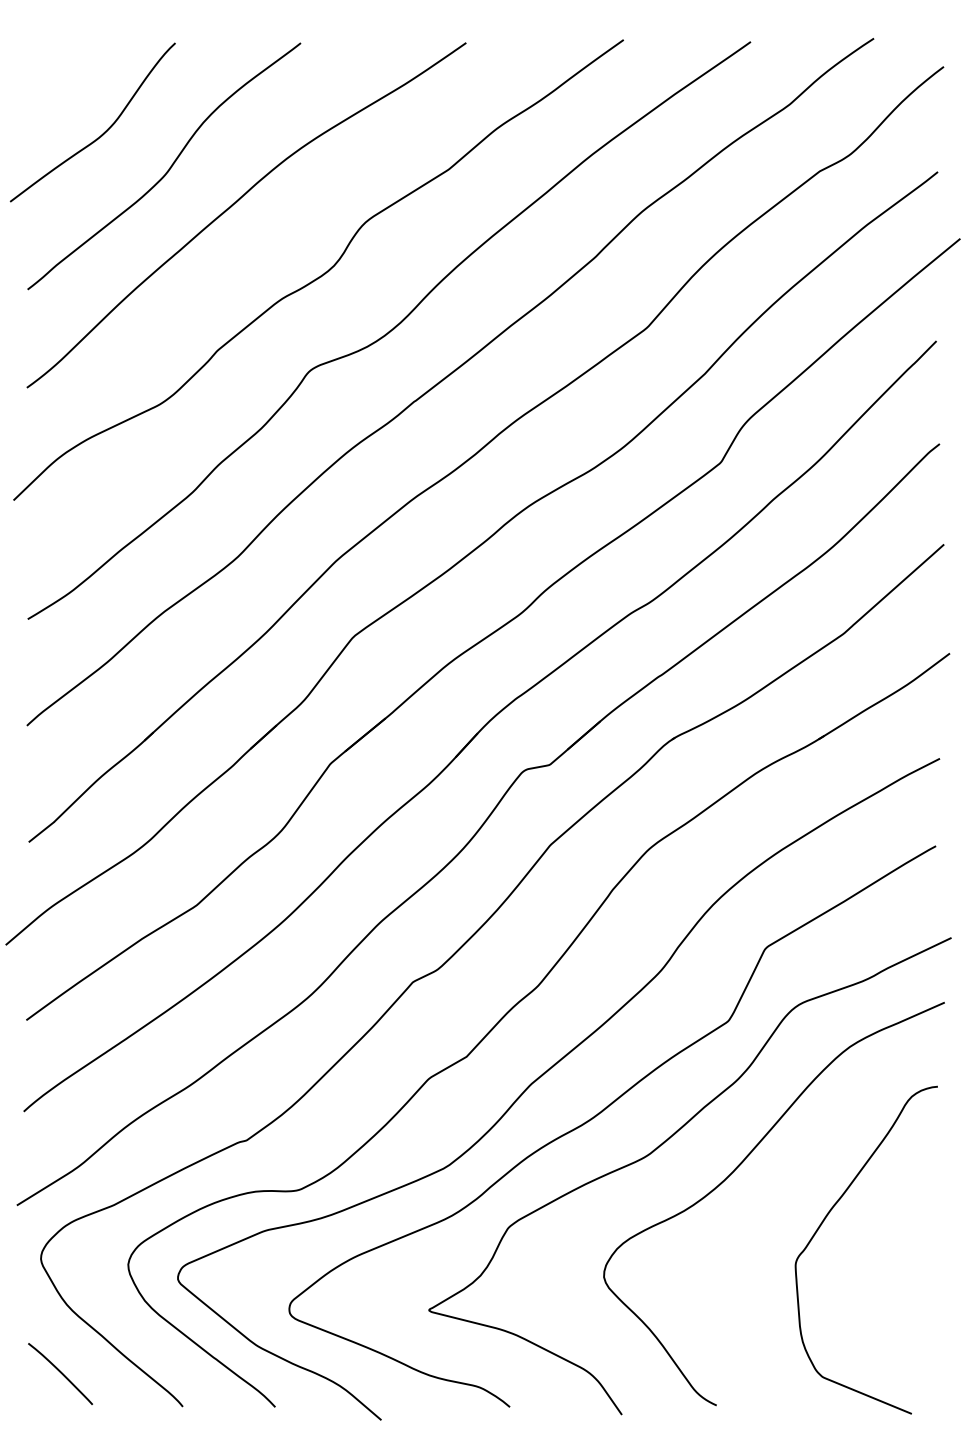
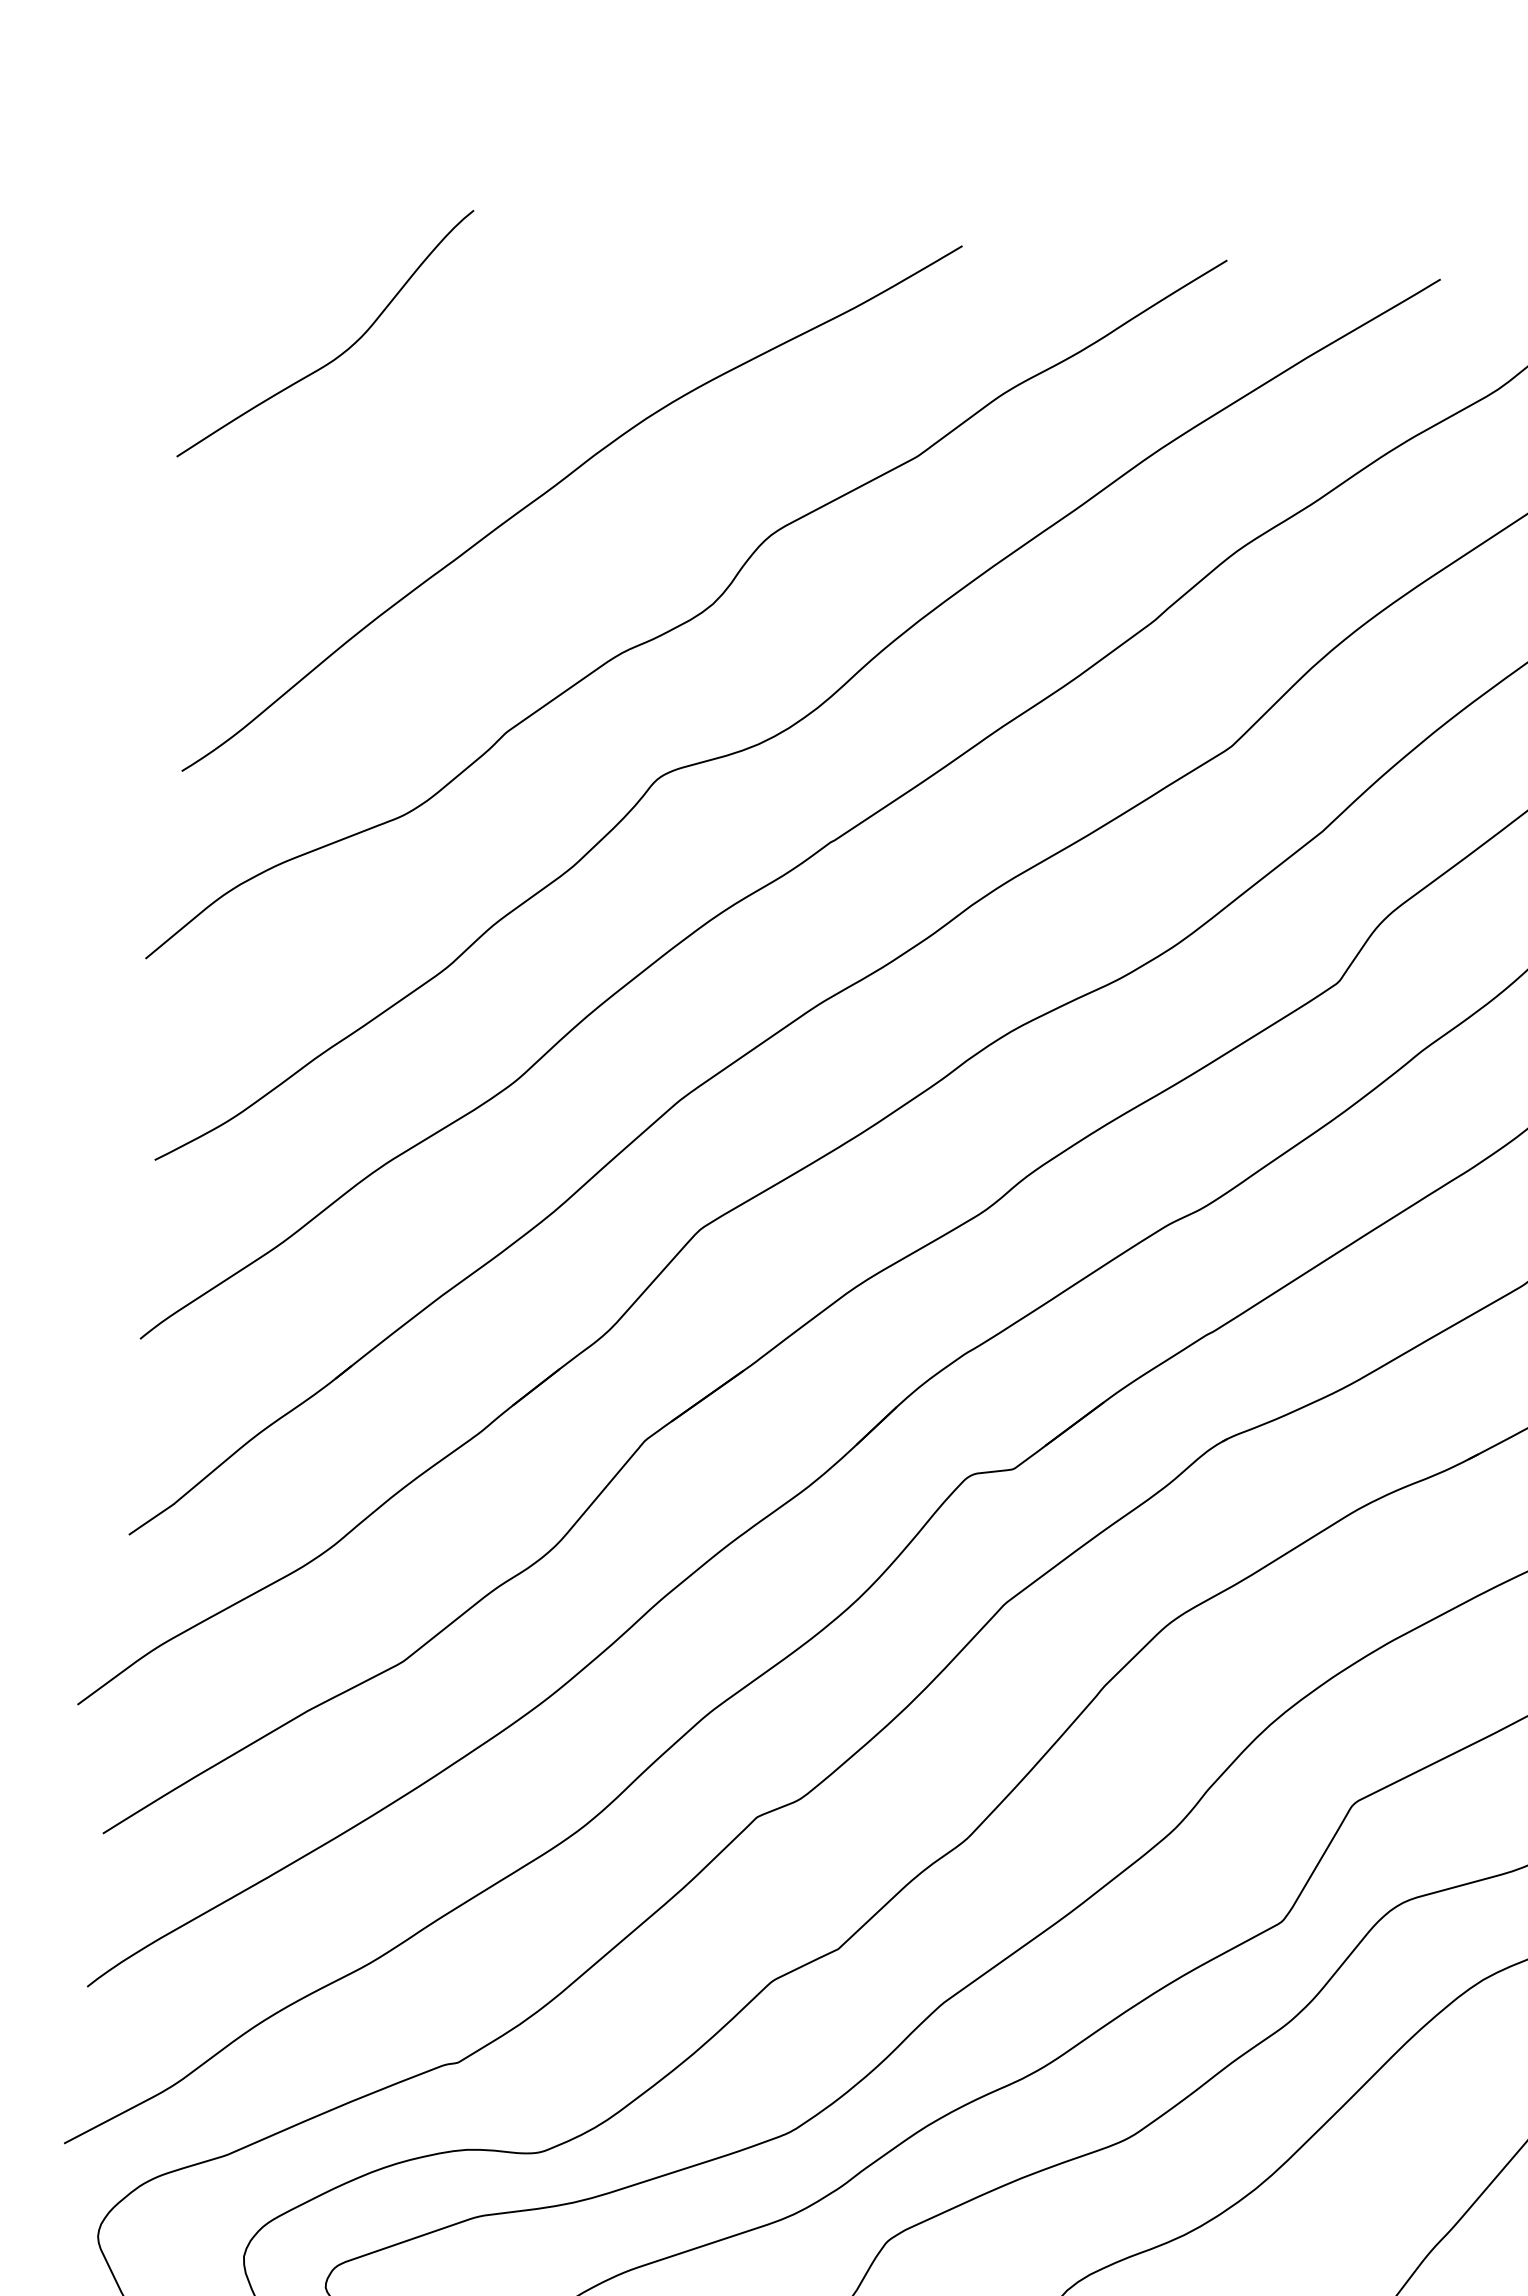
curve: (168, 169) -> (446, 421), removed

